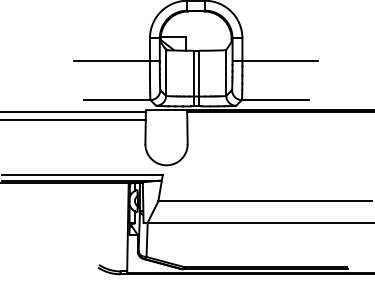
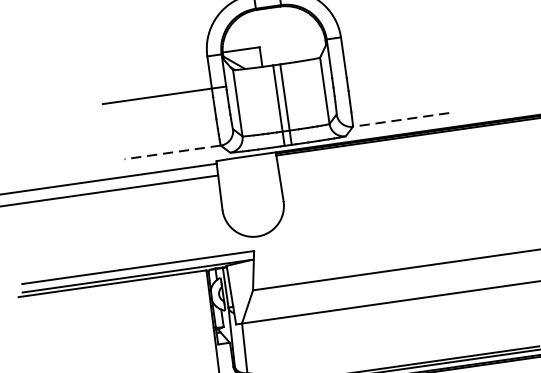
line: (274, 60) -> (391, 62), removed
line: (116, 100) -> (171, 153), solid -> dashed
line: (274, 100) -> (400, 120), solid -> dashed

